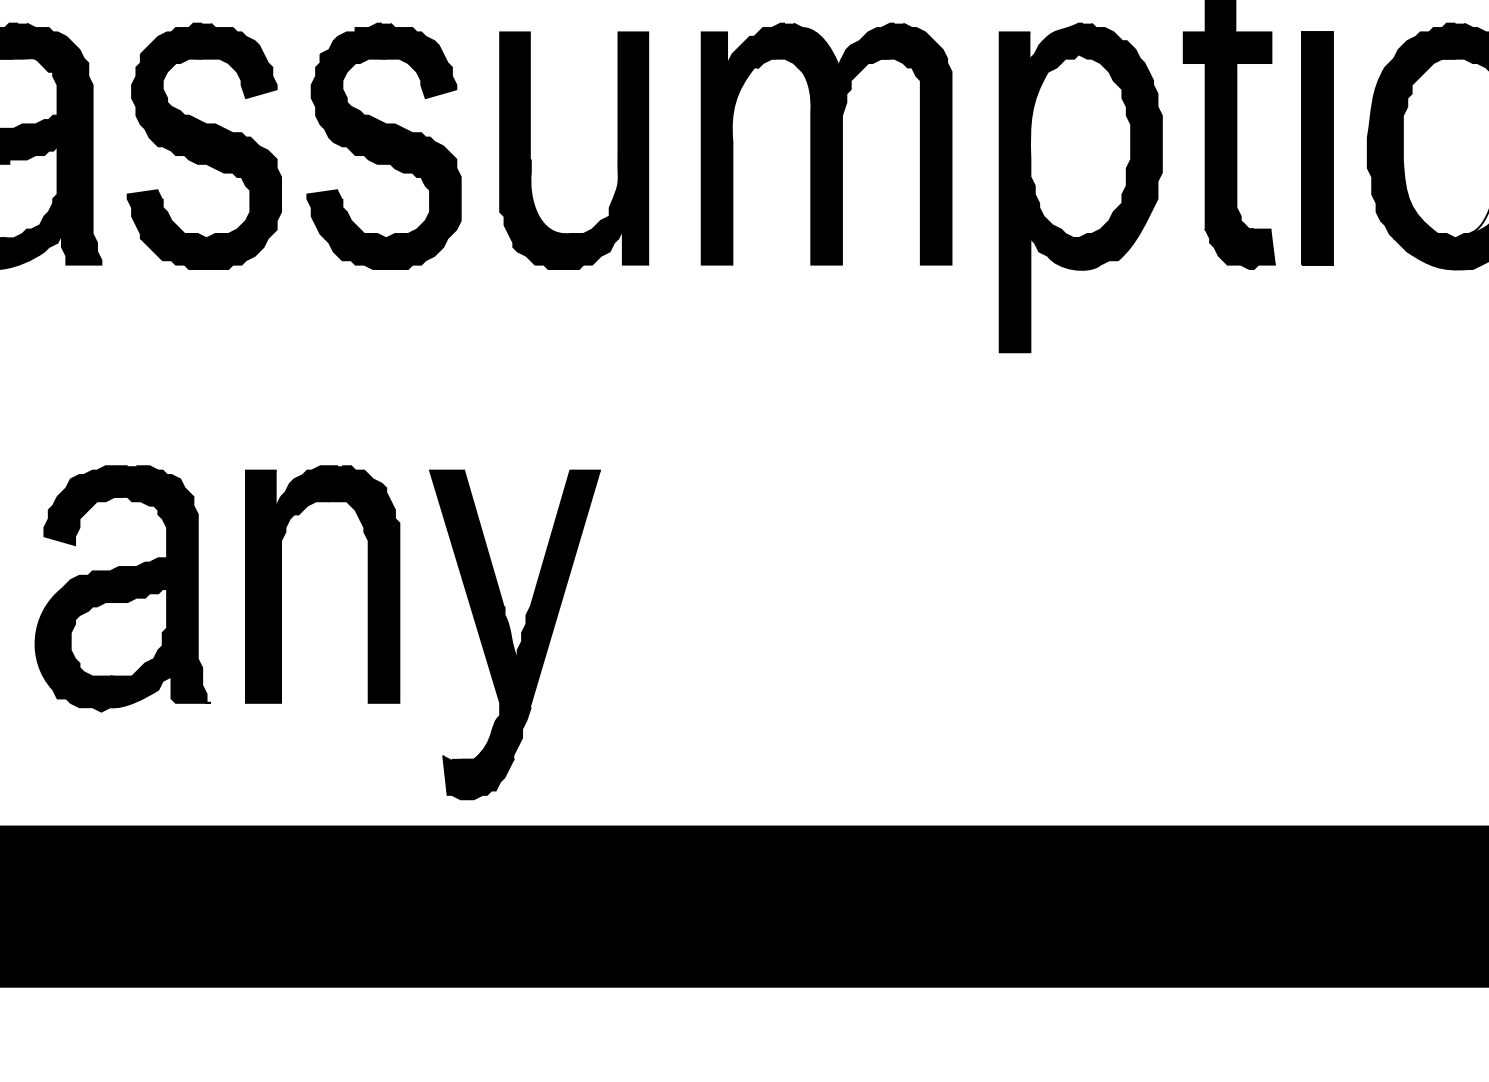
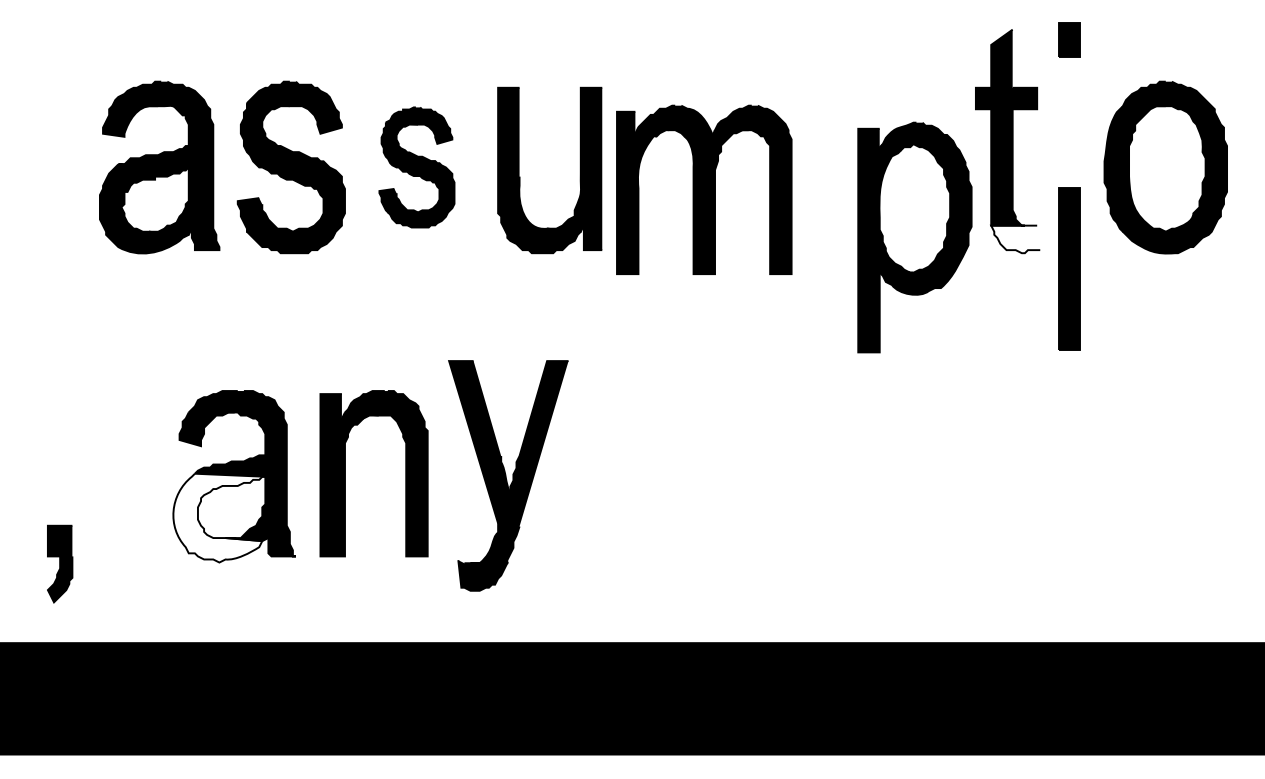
part: (826, 143) -> (704, 189), moved
part: (383, 146) -> (416, 167), size x0.7
part: (1317, 147) -> (1069, 268), moved
part: (1080, 187) -> (914, 237), moved
fill: (1240, 249) -> (1015, 239), removed
part: (514, 634) -> (508, 475), moved
fill: (101, 647) -> (219, 517), removed

